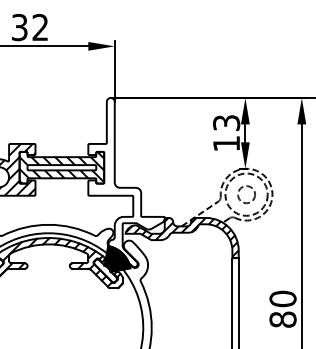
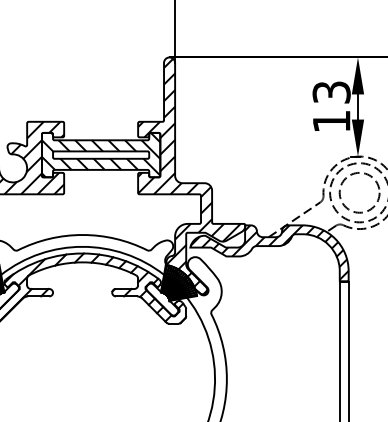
hatch: (124, 182) -> (188, 175), added
circle: (246, 194) -> (359, 192), size x1.67

